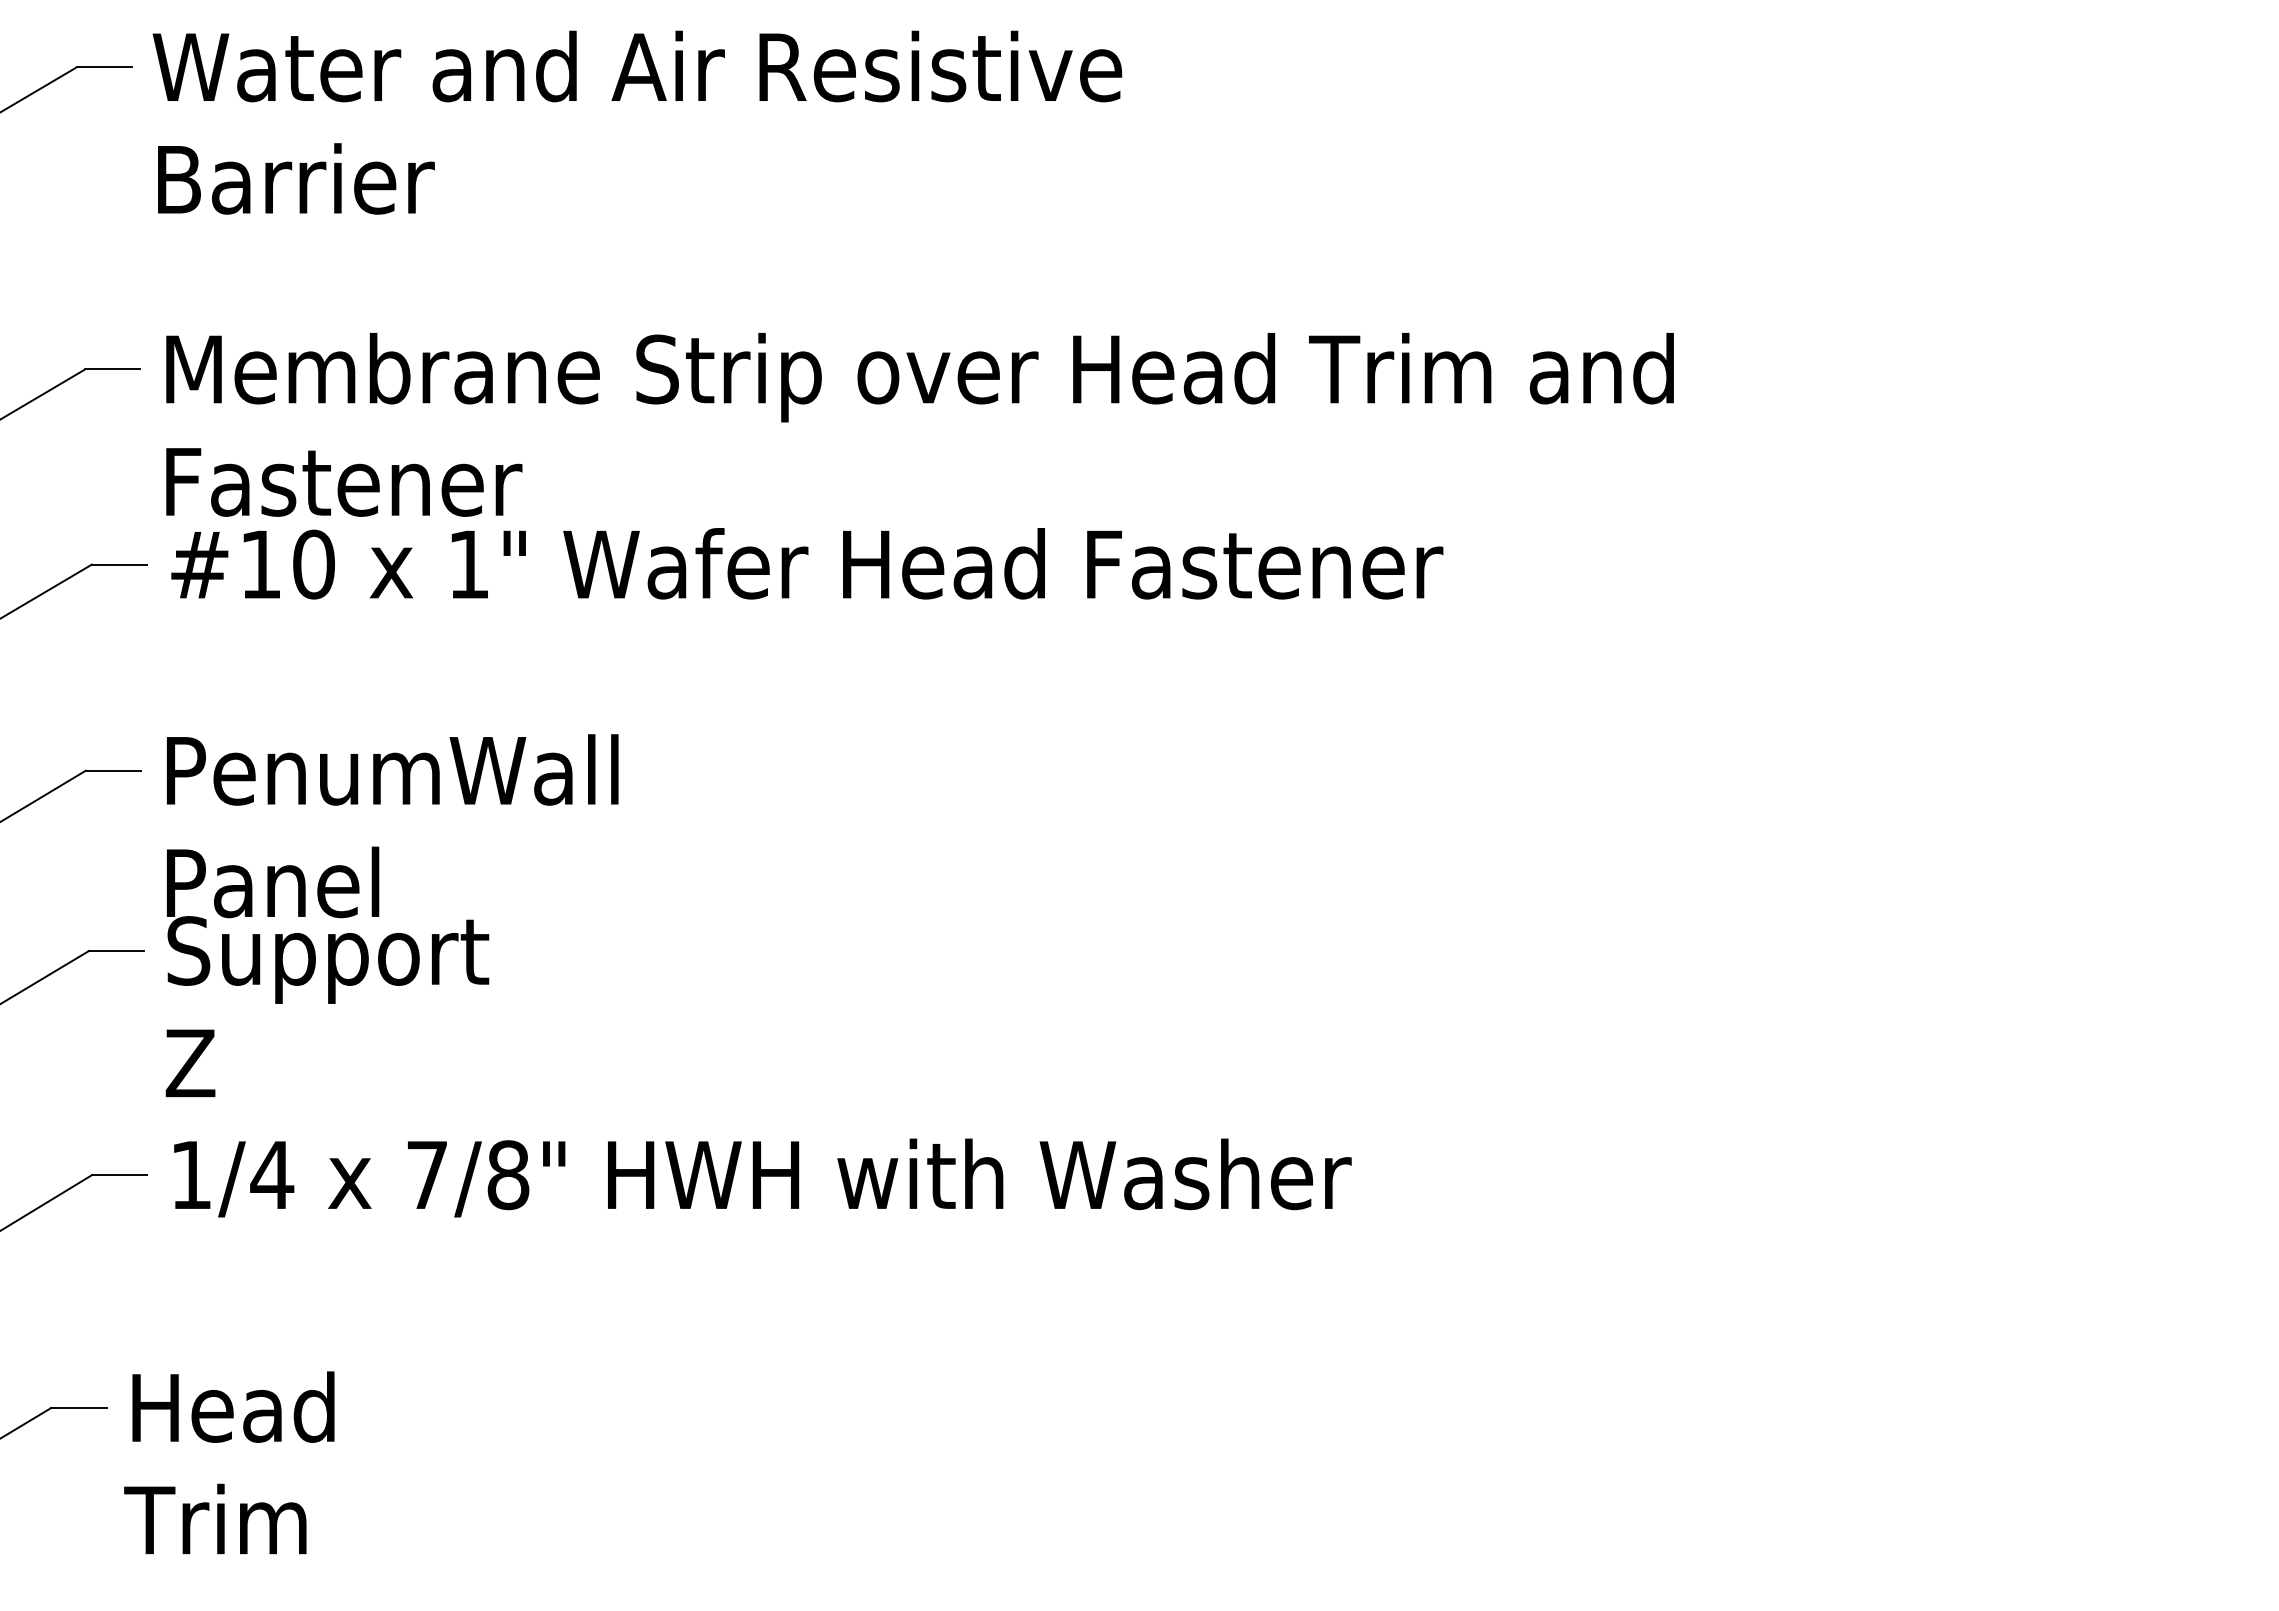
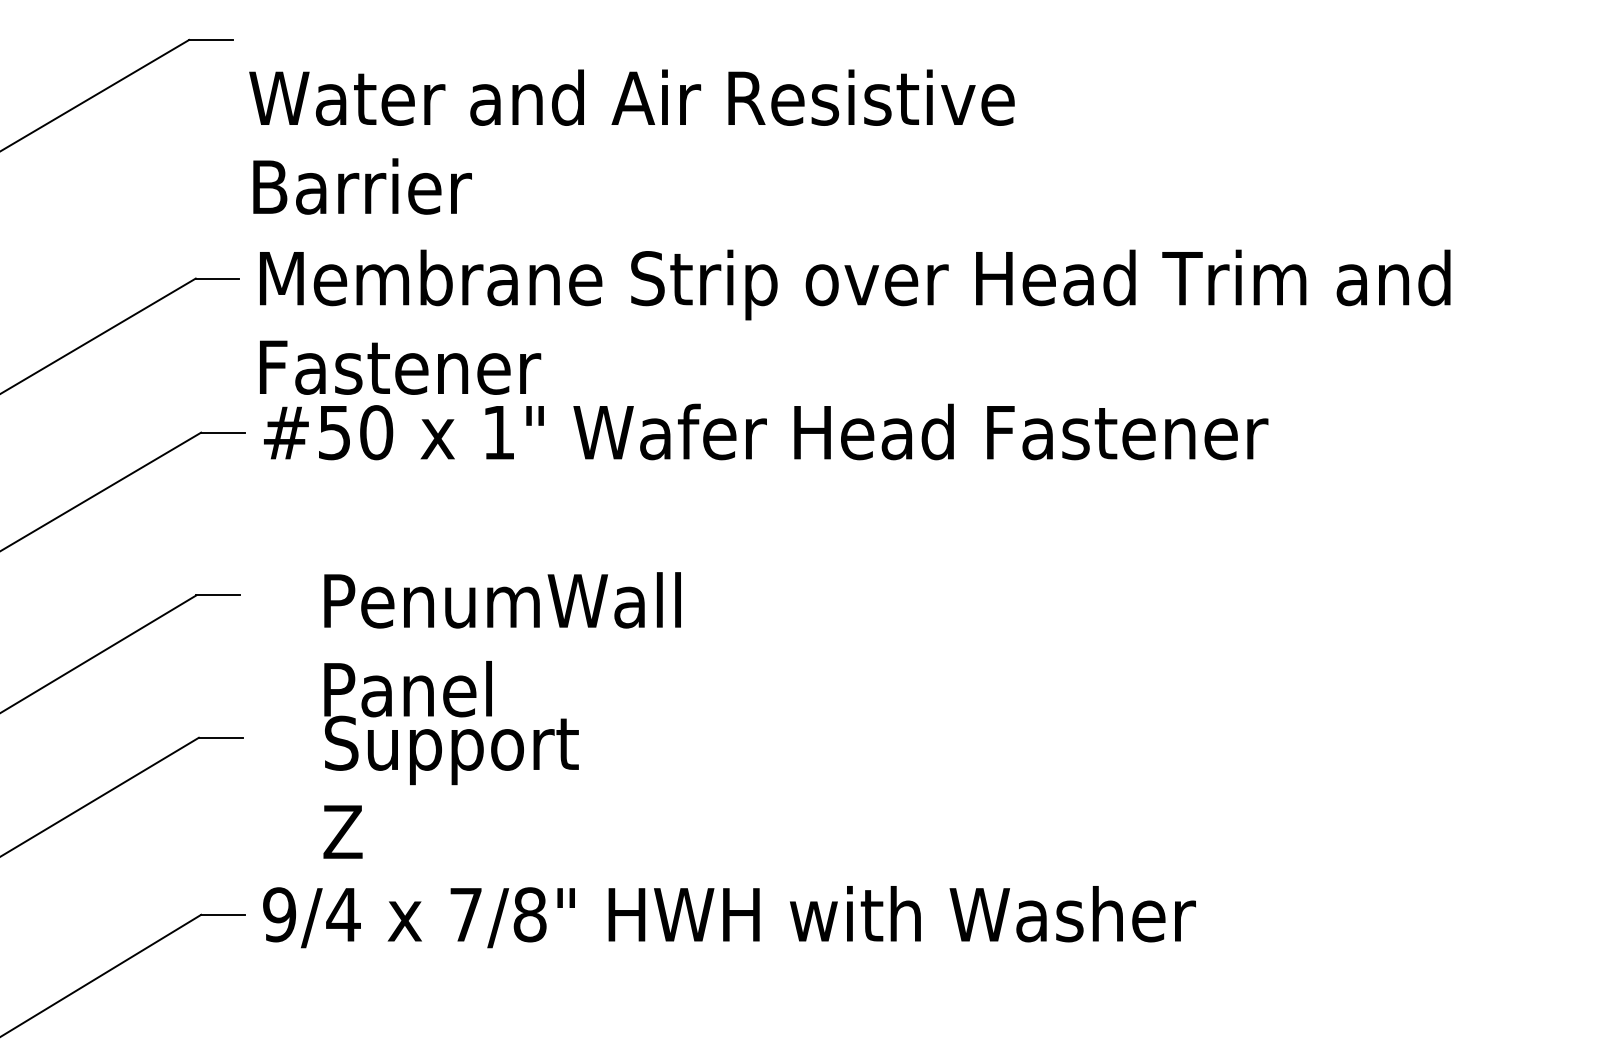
text: (637, 122) -> (632, 141), moved
text: (260, 564) -> (334, 432), #10 -> #50
text: (391, 915) -> (501, 715), moved
text: (191, 1175) -> (279, 915), 1/4 -> 9/4

